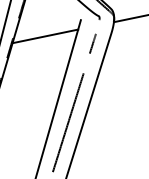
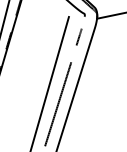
line: (45, 36) -> (38, 30), removed

